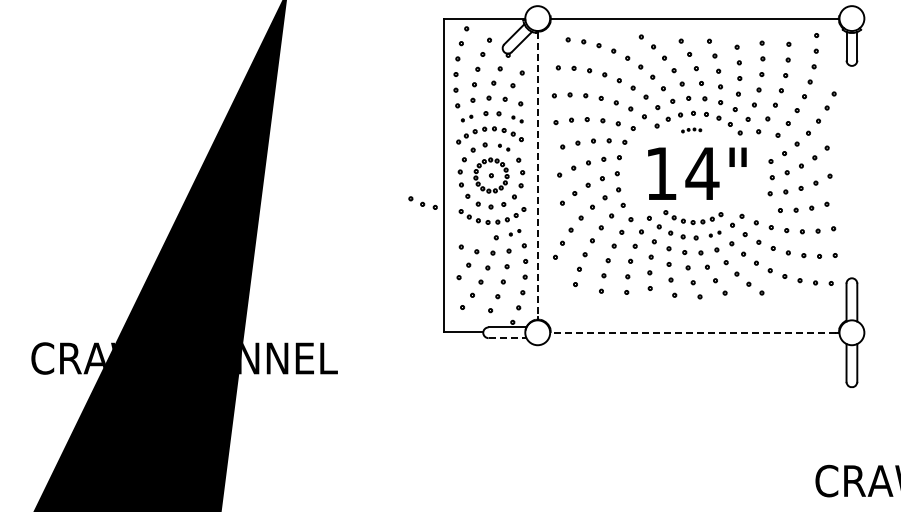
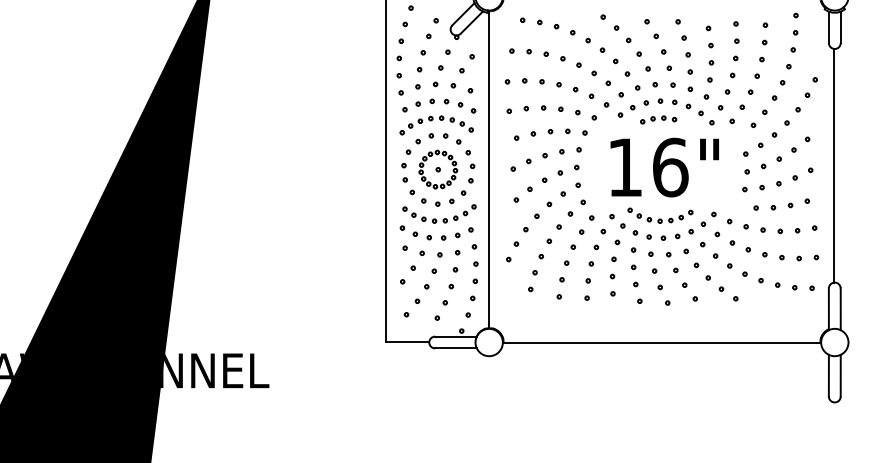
part: (466, 118) -> (410, 106), size x1.43
part: (517, 119) -> (466, 107), size x1.43
part: (691, 130) -> (658, 120), size x1.67
part: (503, 147) -> (451, 138), size x1.43
line: (851, 171) -> (834, 165), added
text: (702, 173) -> (670, 167), 14" -> 16"
line: (537, 174) -> (488, 168), dashed -> solid
part: (422, 202) -> (415, 232), moved
part: (514, 232) -> (463, 232), size x1.43
part: (714, 233) -> (683, 233), size x1.43
line: (692, 332) -> (659, 342), dashed -> solid
line: (507, 338) -> (455, 348), dashed -> solid

